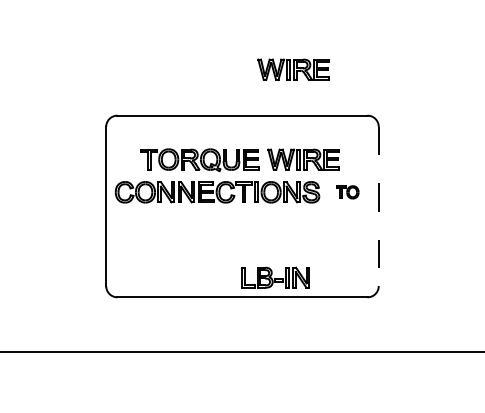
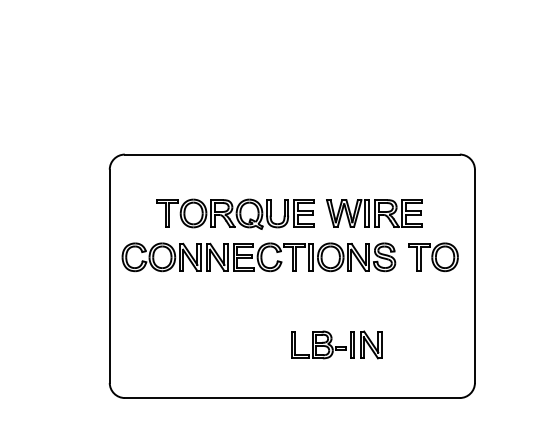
part: (293, 69) -> (360, 92), removed
part: (347, 192) -> (433, 257), size x1.67
line: (378, 206) -> (474, 276), dashed -> solid
part: (275, 277) -> (336, 344), moved

